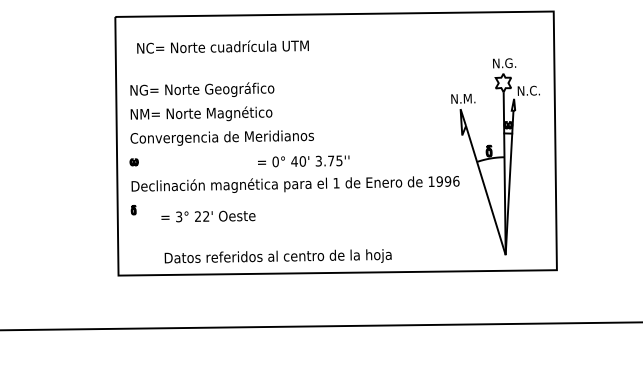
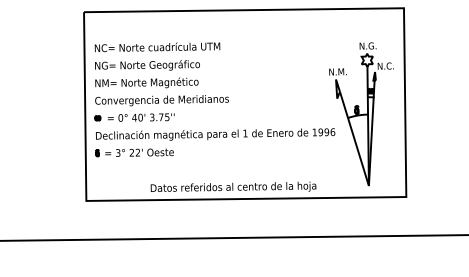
text: (222, 46) -> (157, 46), moved
text: (303, 161) -> (141, 117), moved
text: (208, 216) -> (139, 152), moved
text: (277, 256) -> (233, 187), moved

